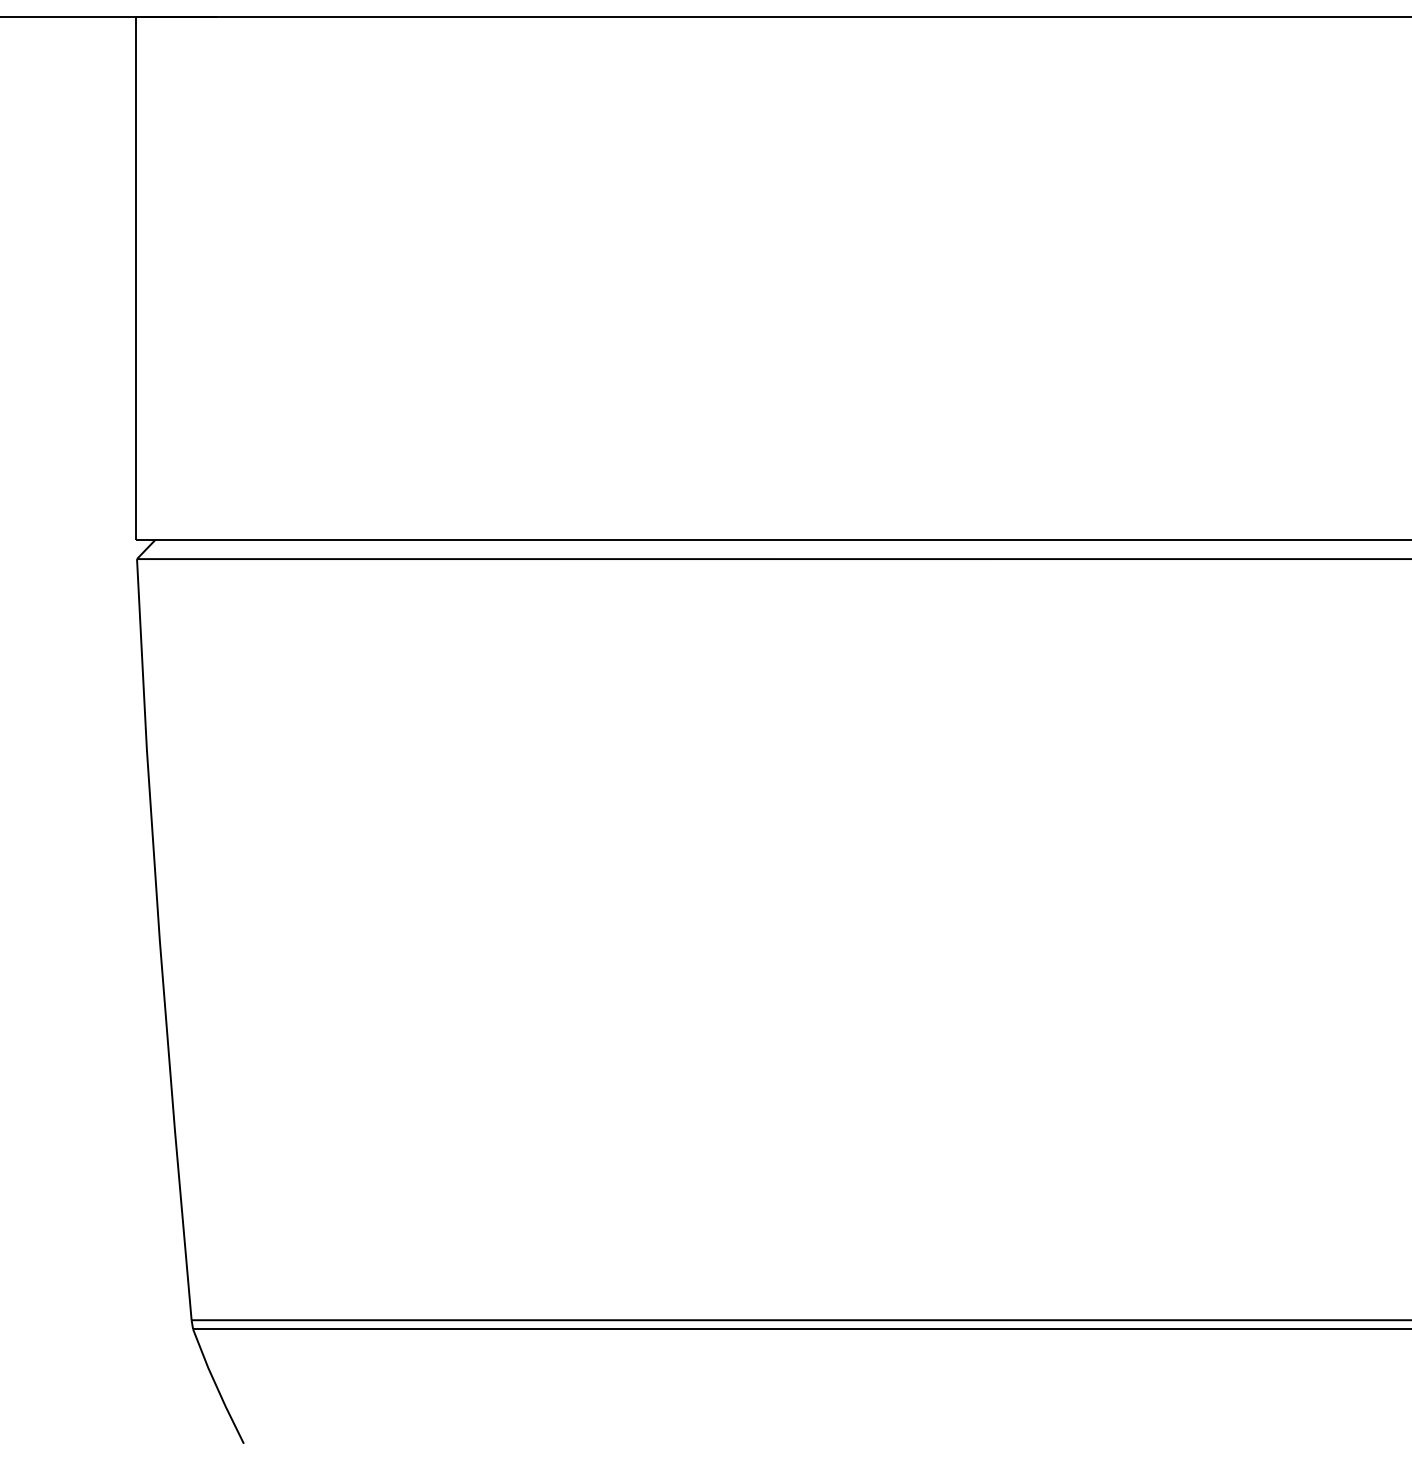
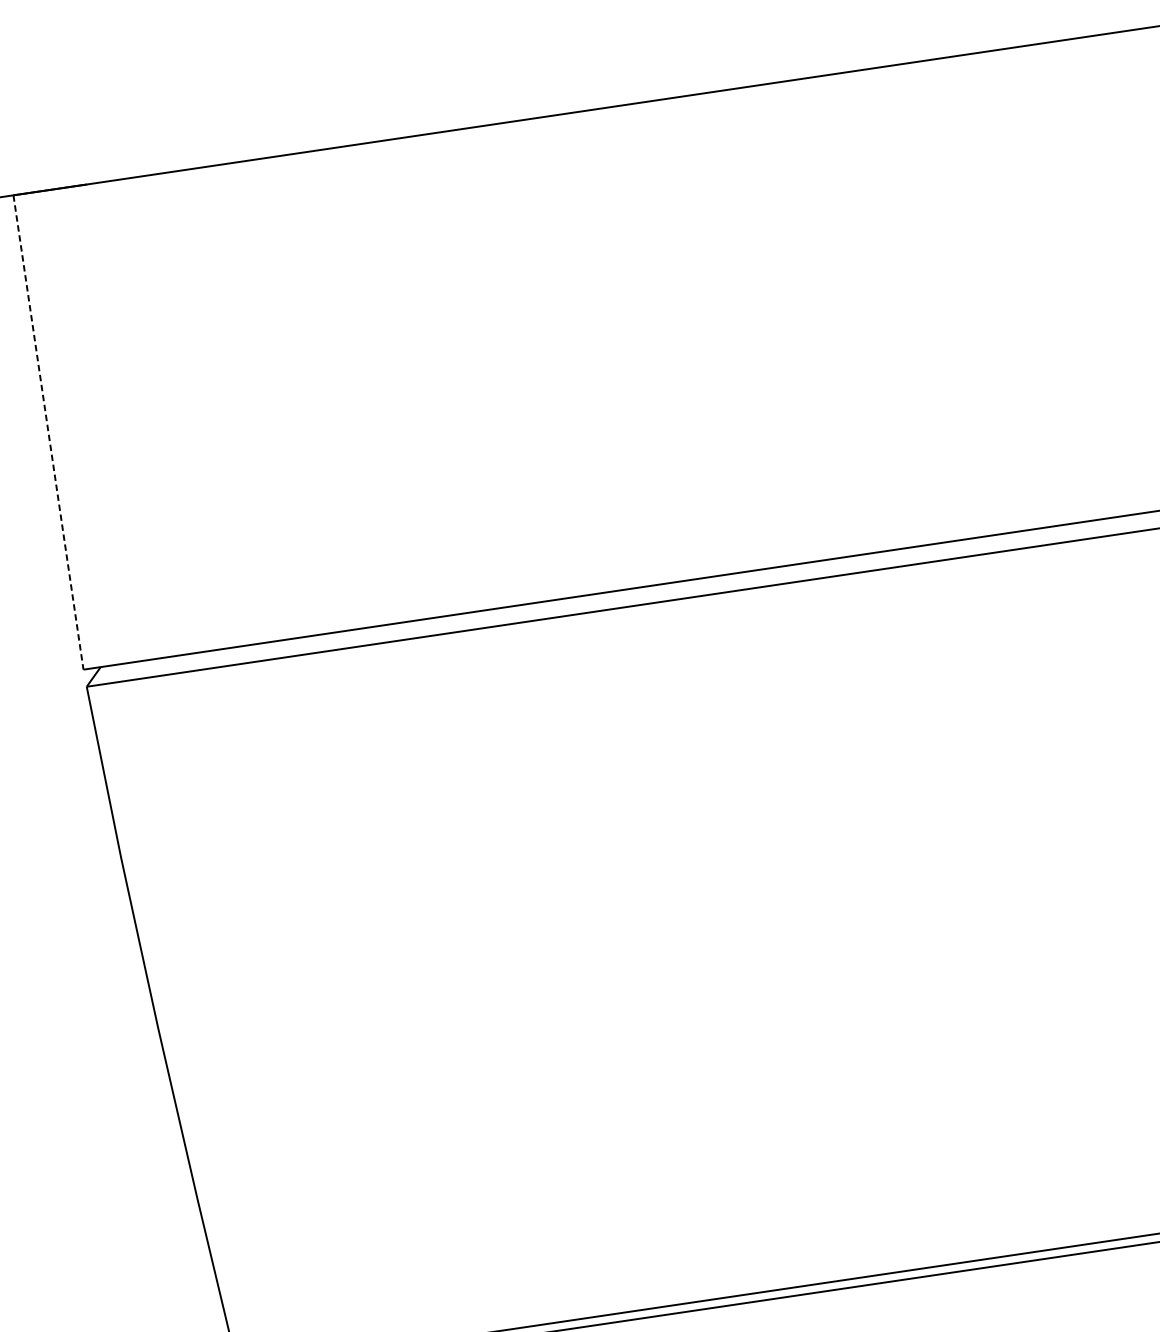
line: (136, 278) -> (48, 432), solid -> dashed

